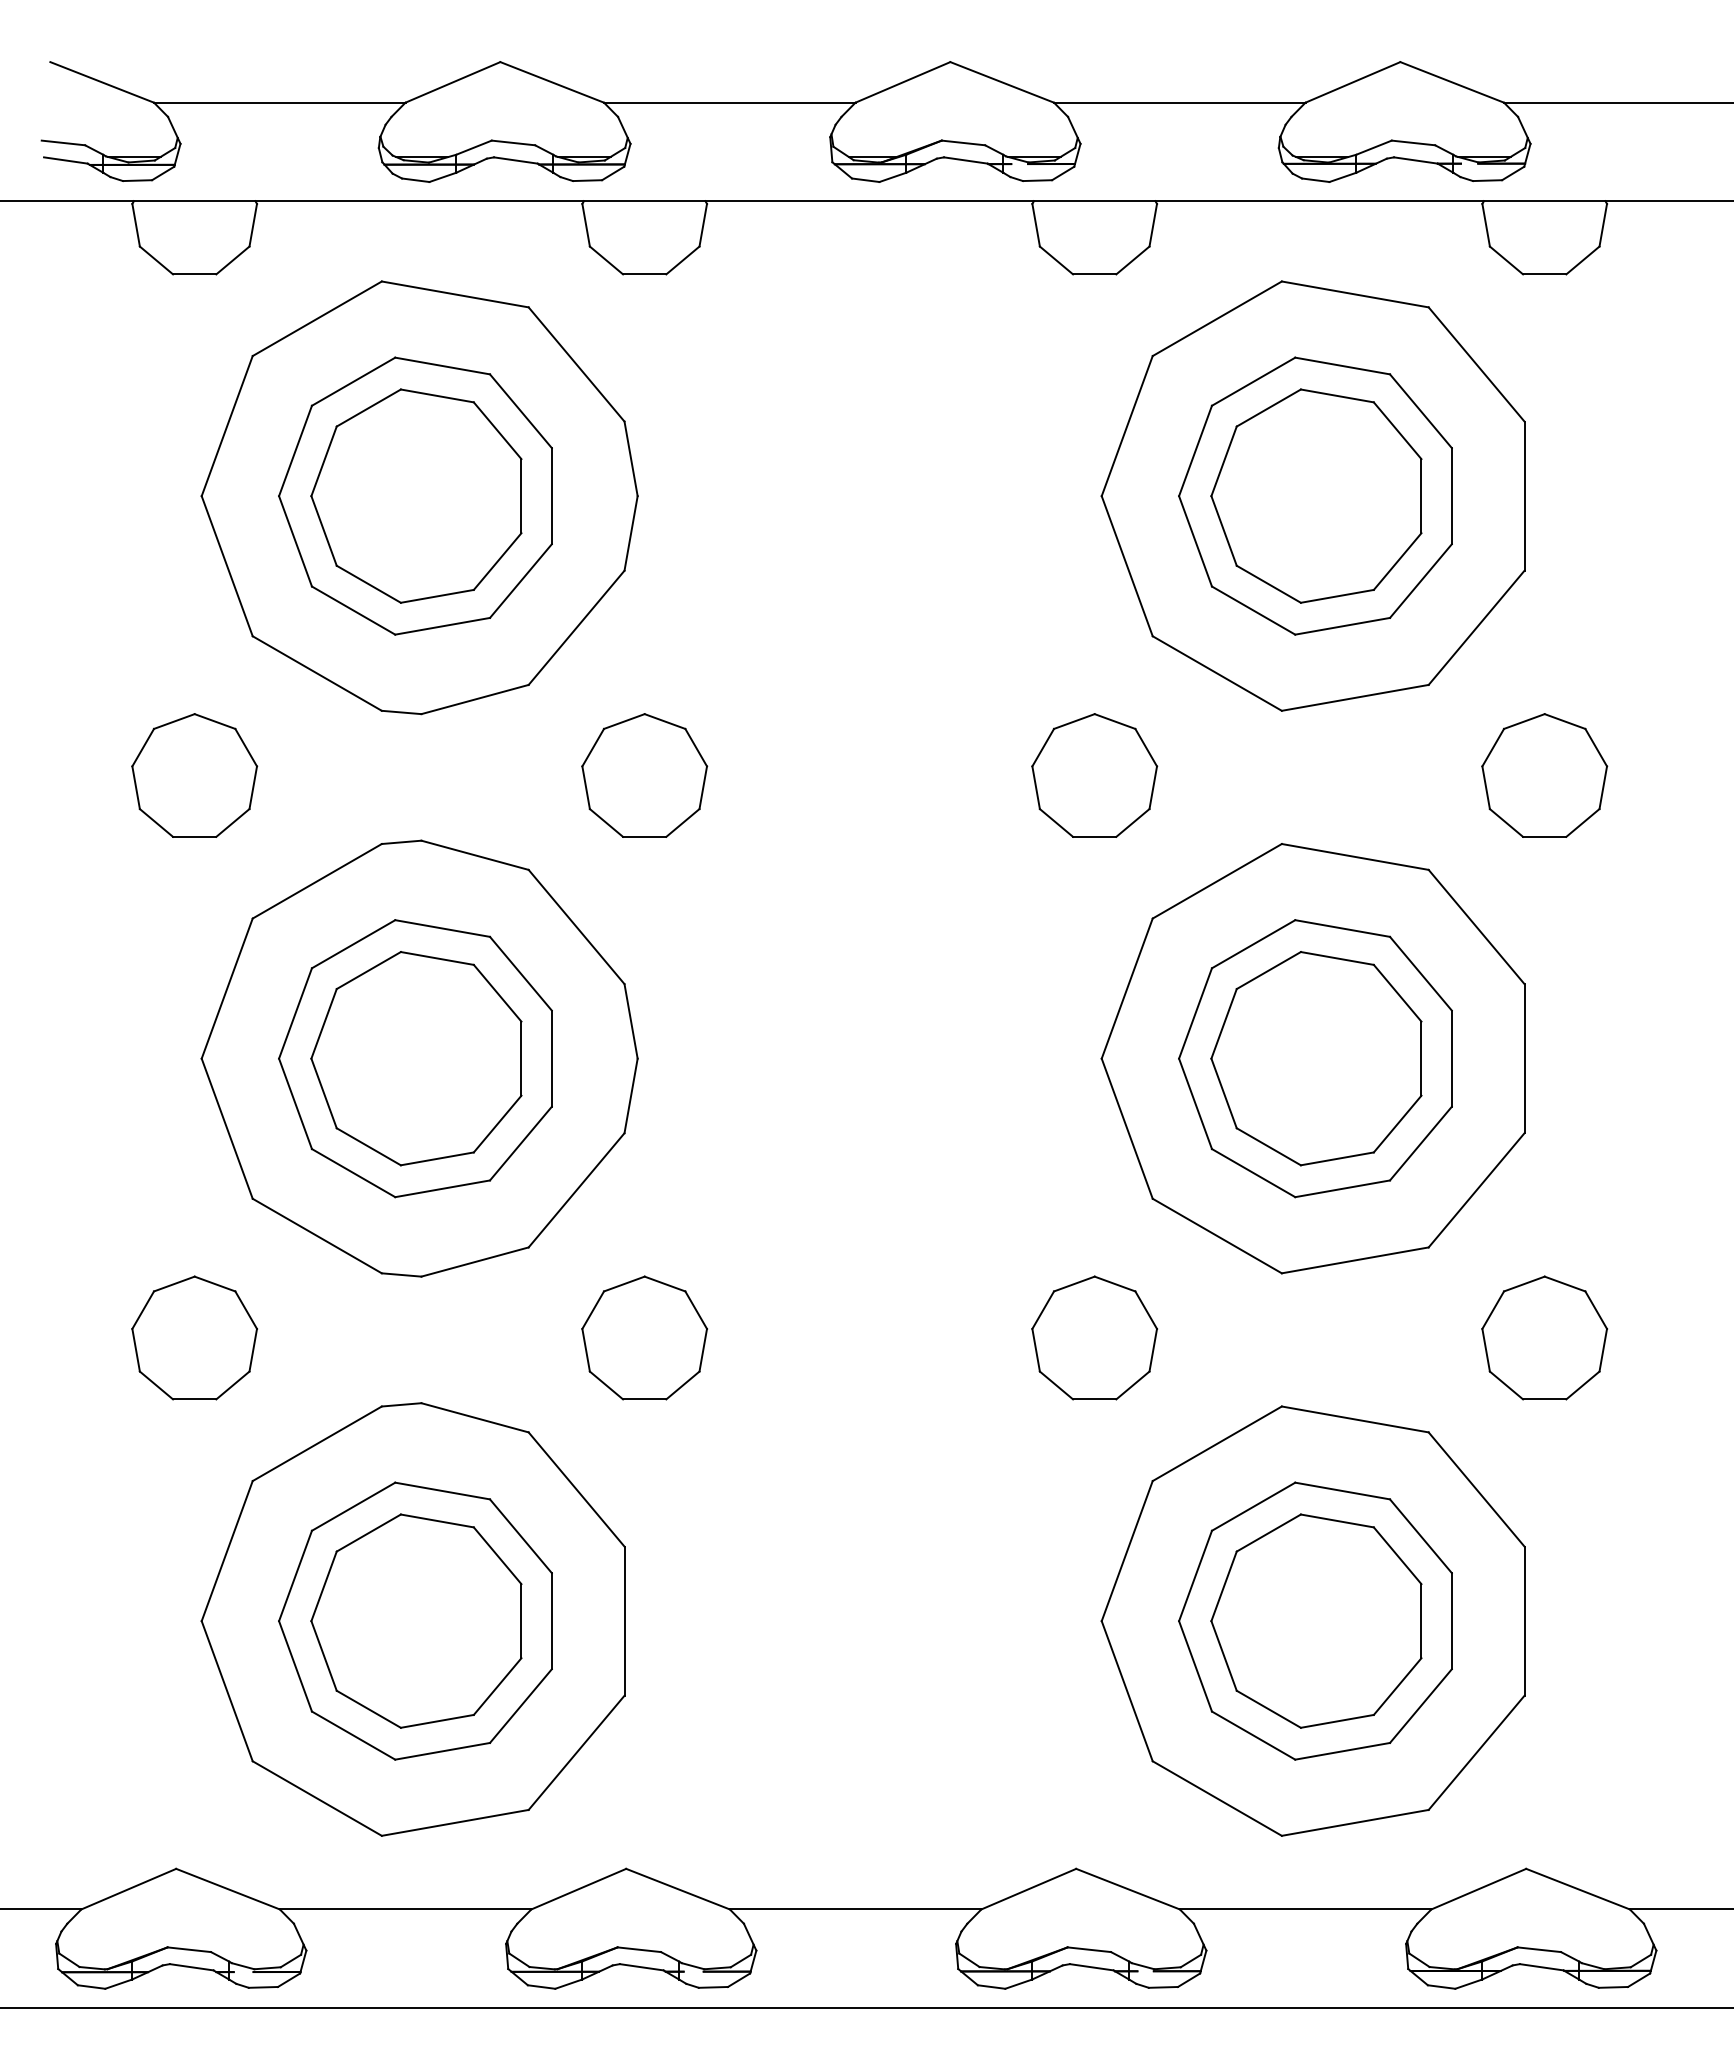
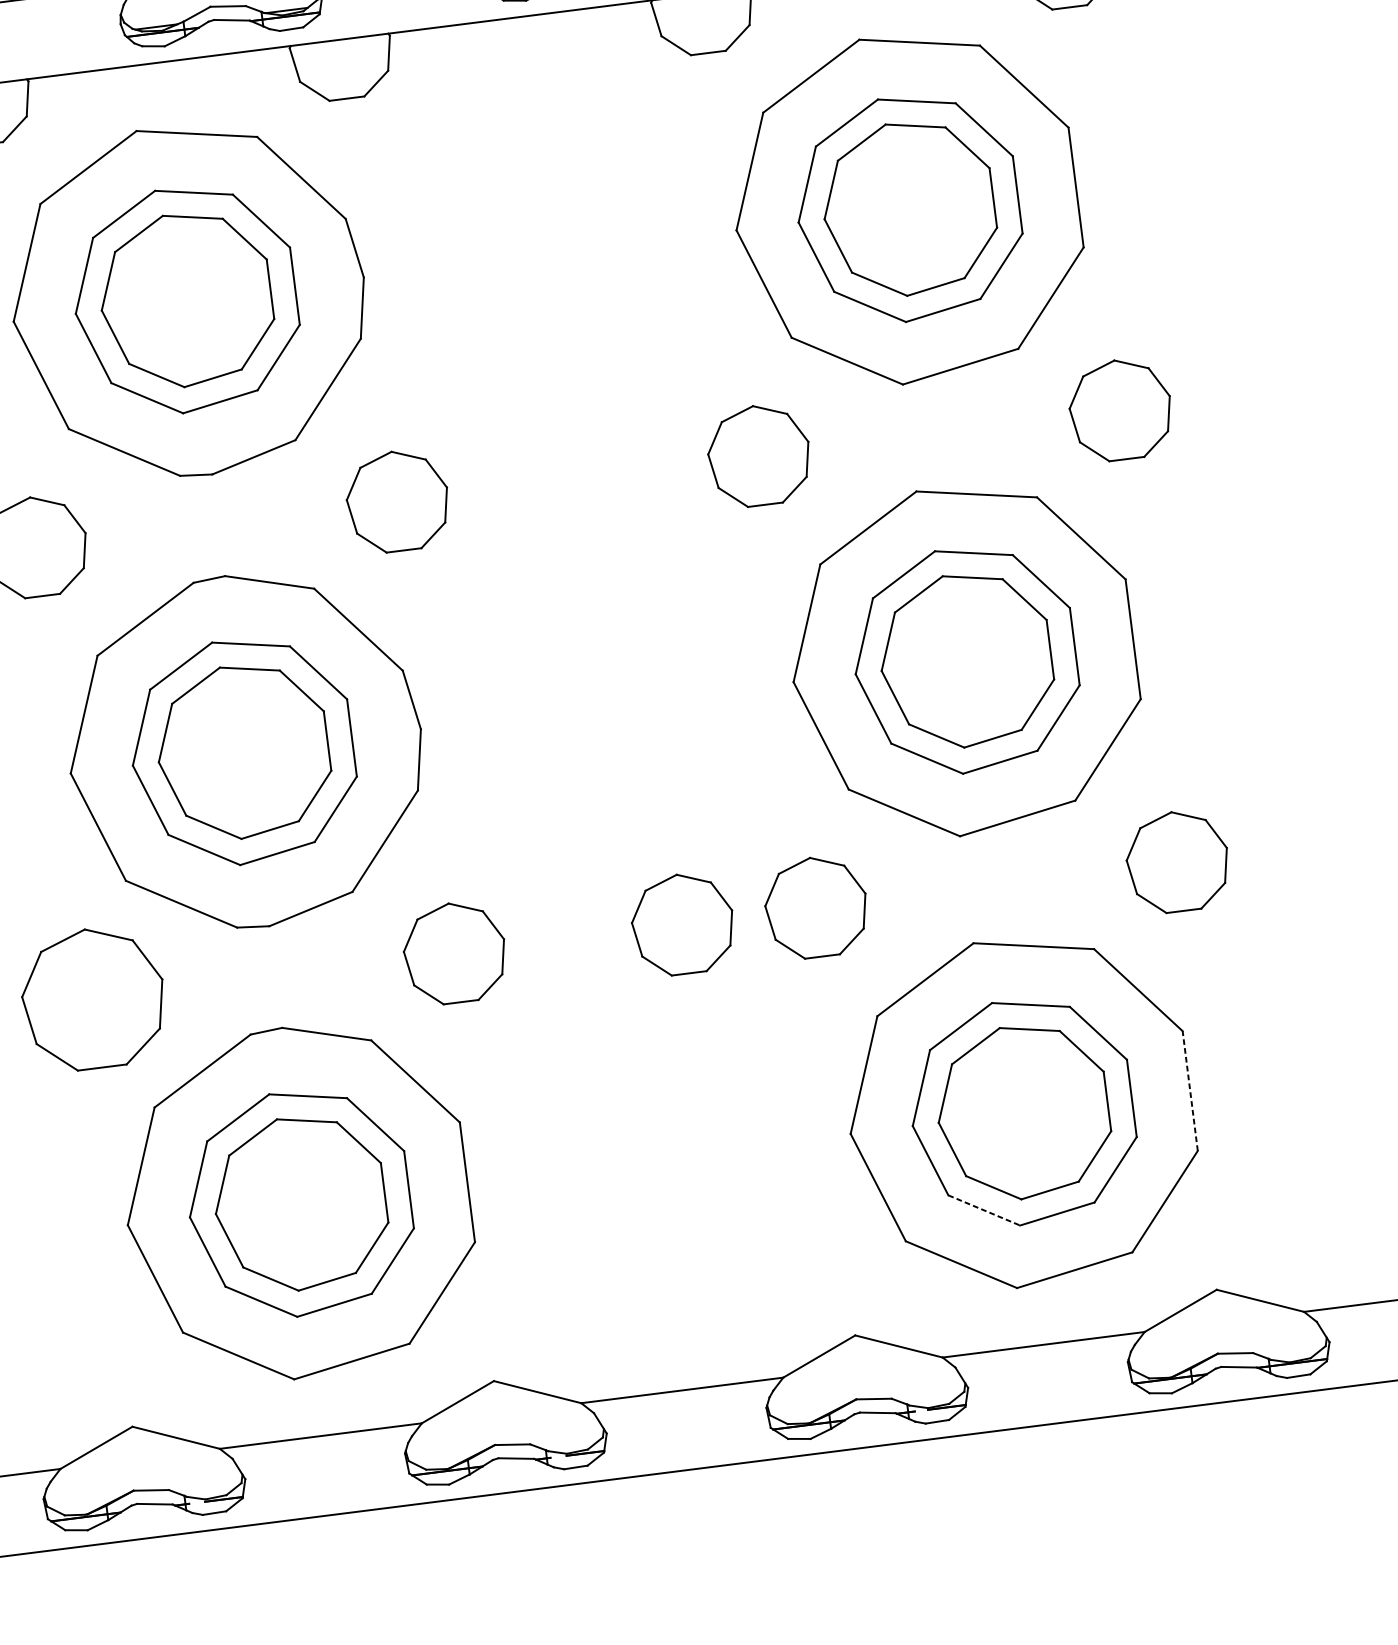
part: (194, 1337) -> (93, 998), size x1.4
part: (928, 1337) -> (682, 923), added
line: (1524, 1621) -> (1190, 1091), solid -> dashed
line: (1254, 1735) -> (984, 1210), solid -> dashed

